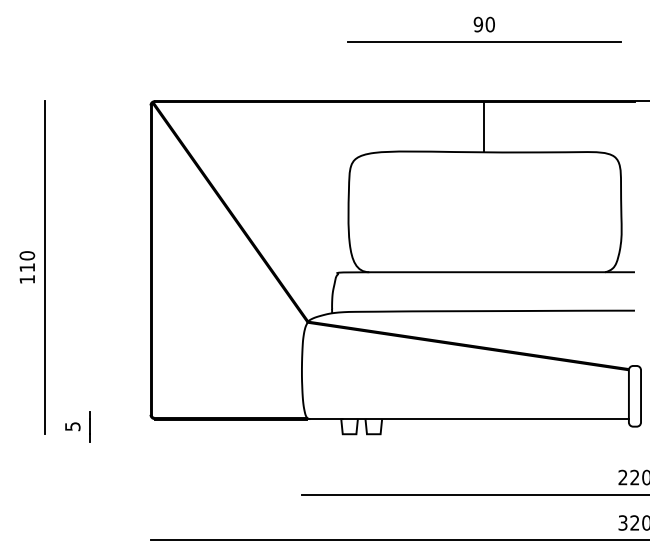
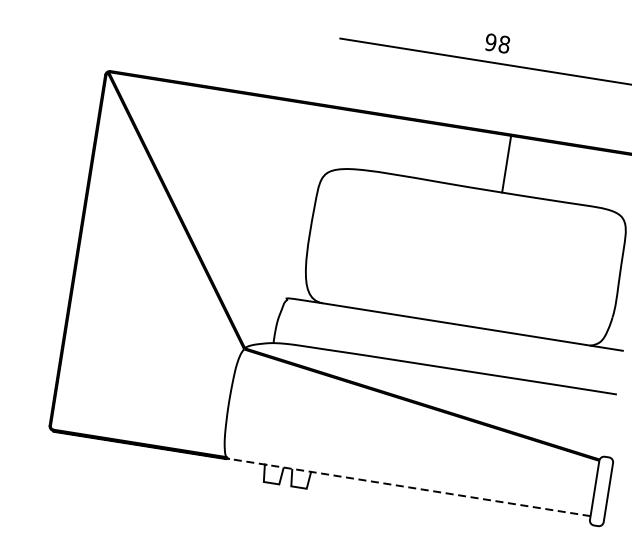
text: (489, 24) -> (503, 44), 90 -> 98
line: (483, 127) -> (506, 164), moved
line: (469, 419) -> (410, 488), solid -> dashed

